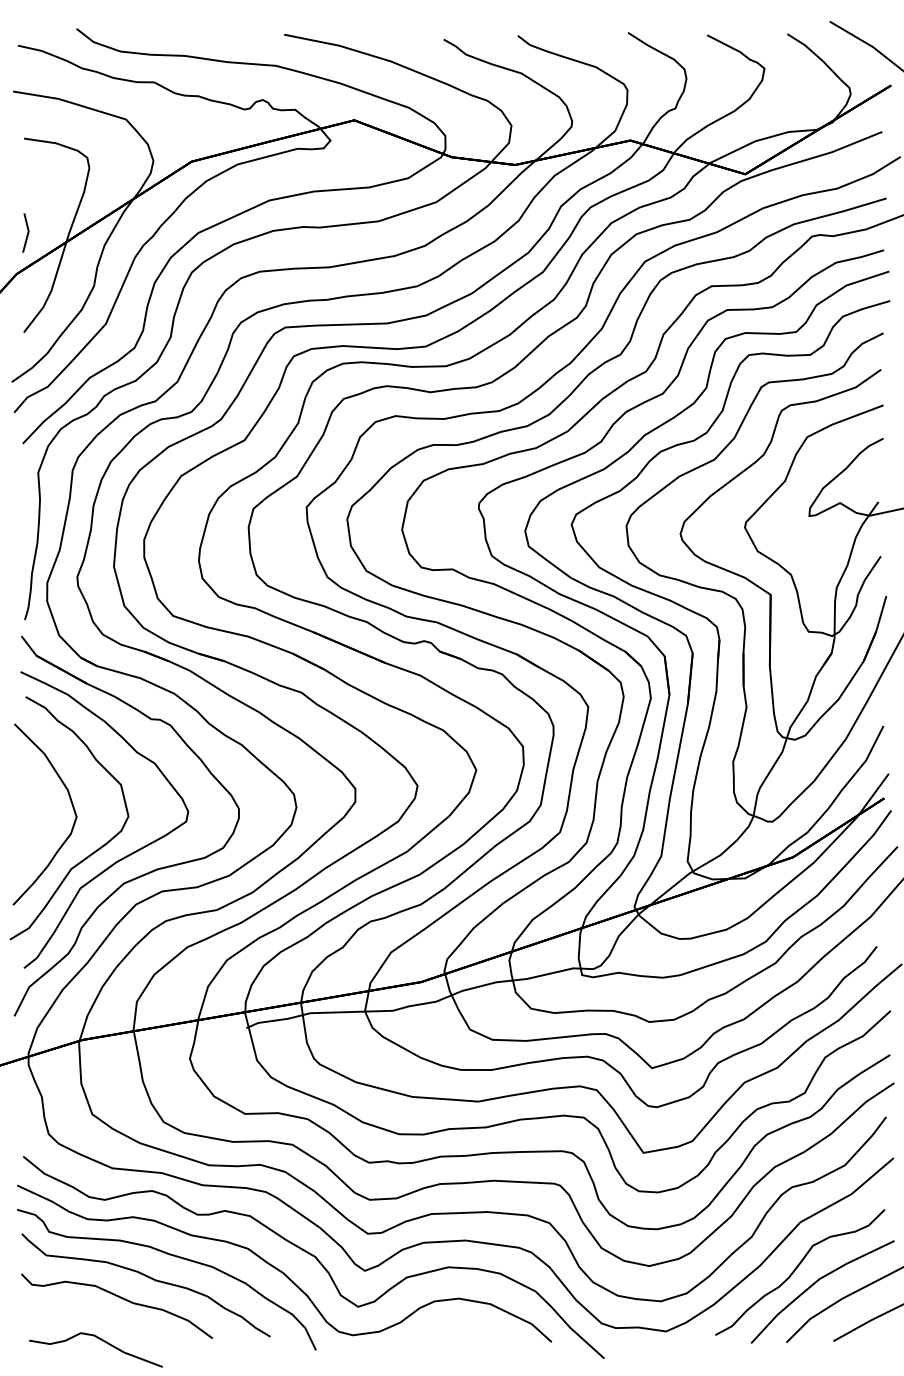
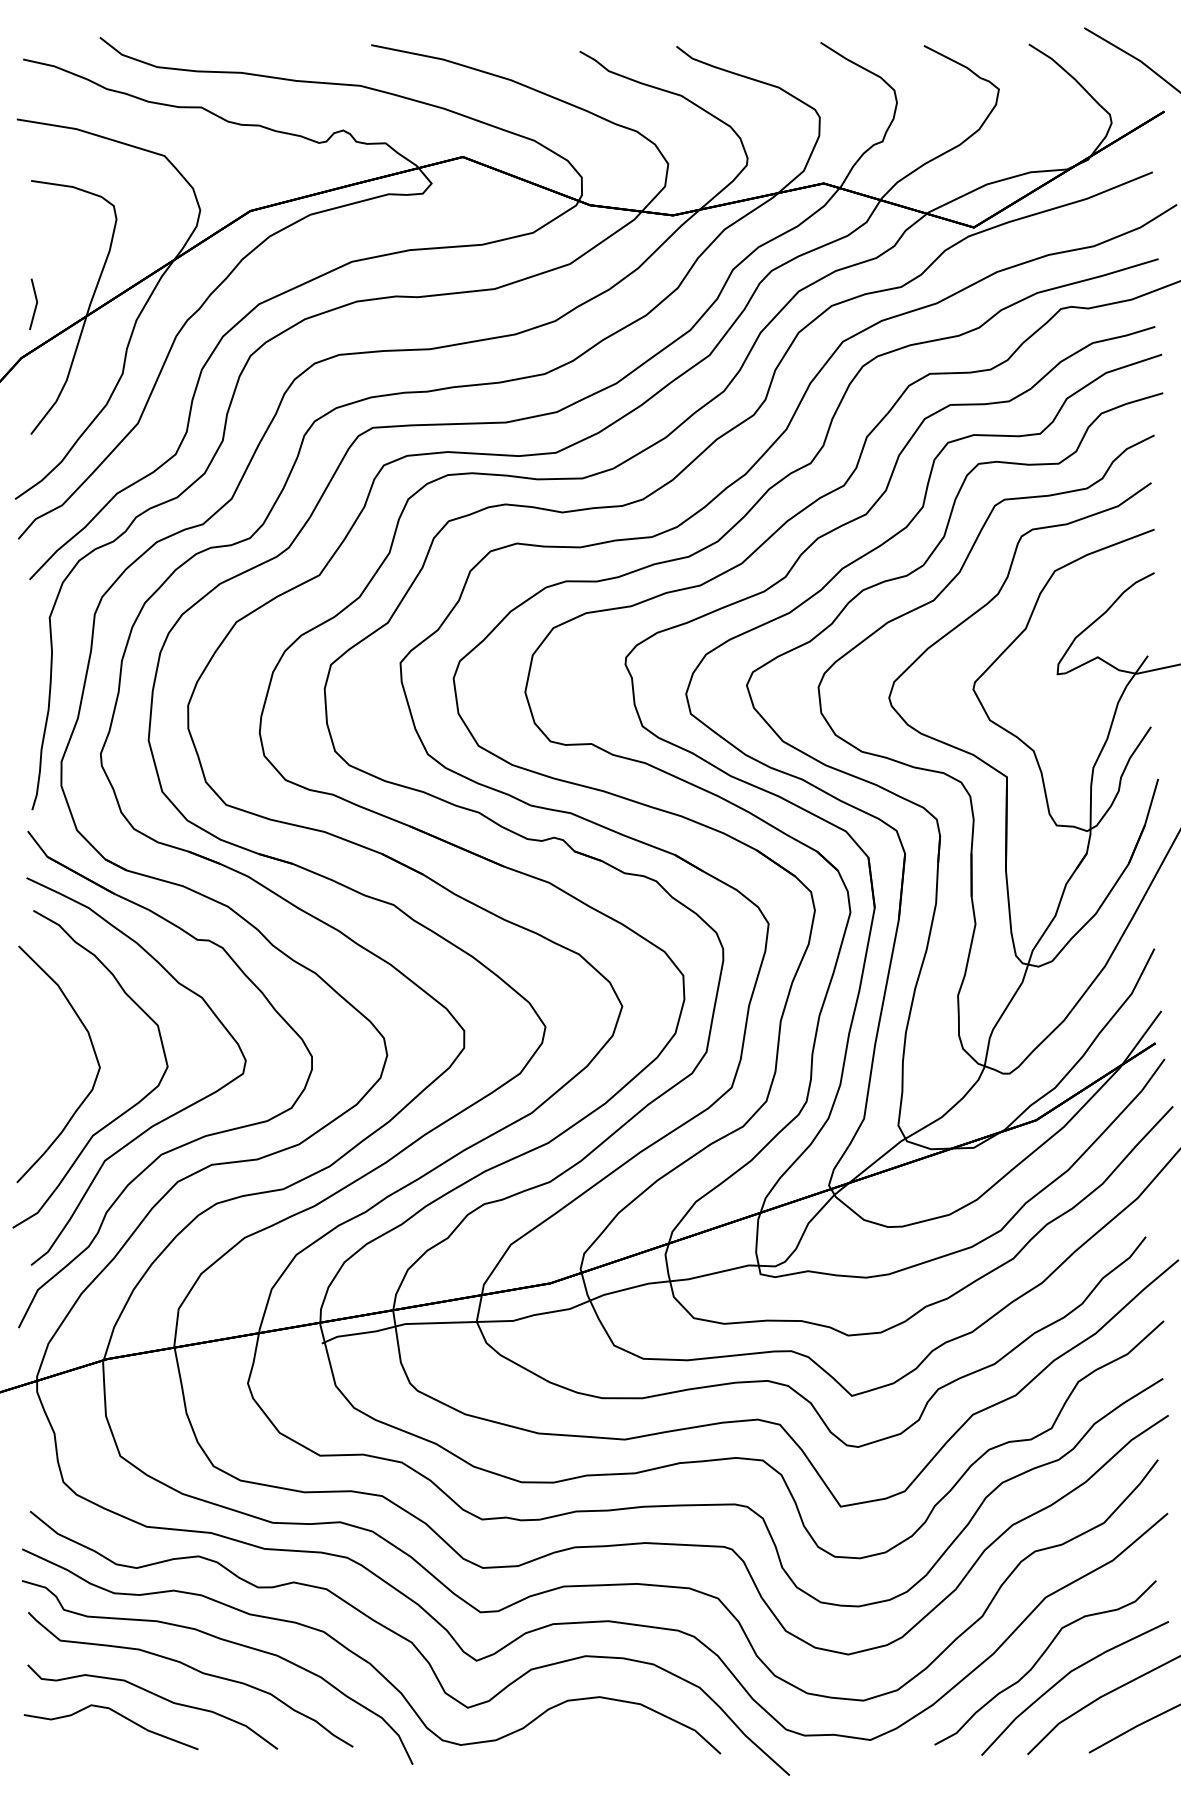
part: (100, 1340) -> (117, 1714), moved

